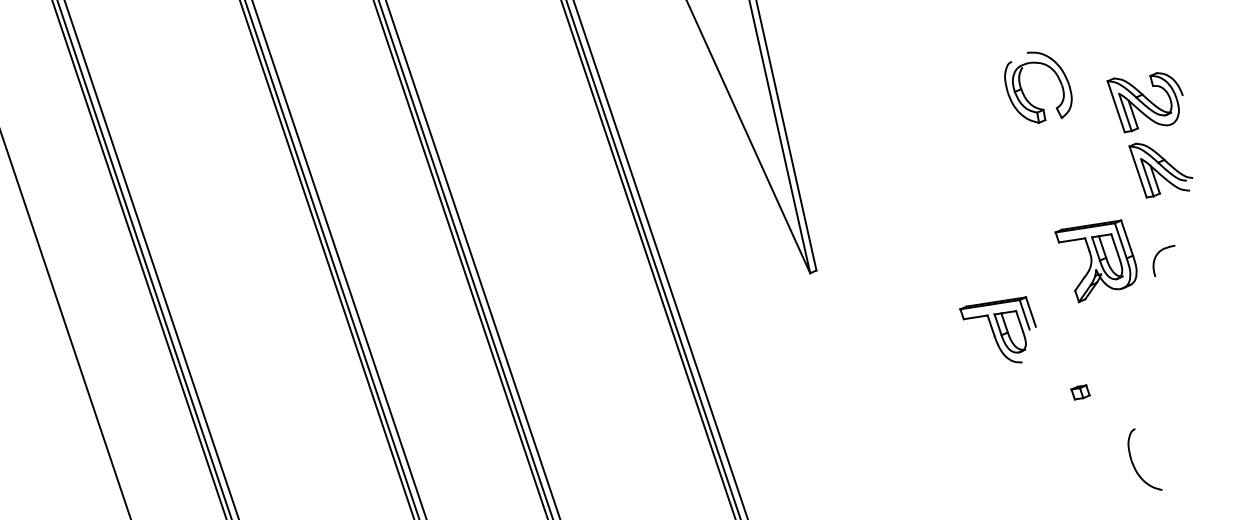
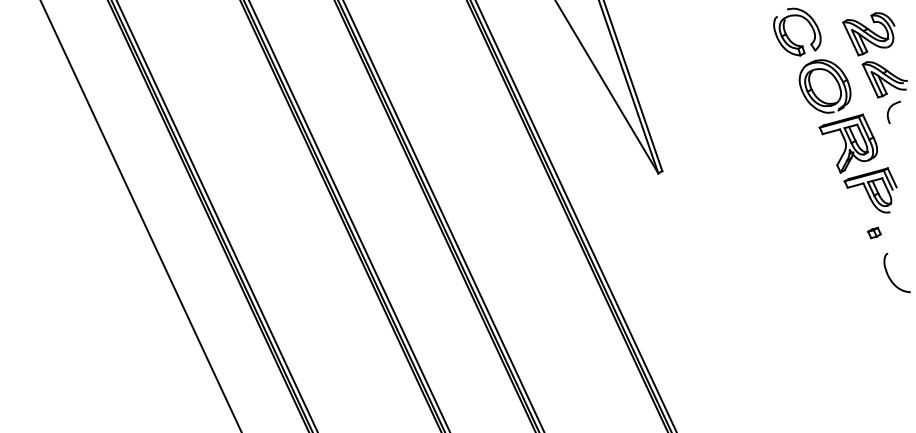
part: (1069, 172) -> (824, 86), added
curve: (1156, 258) -> (889, 111), moved
part: (996, 327) -> (870, 190), moved
part: (1080, 391) -> (874, 232), moved

